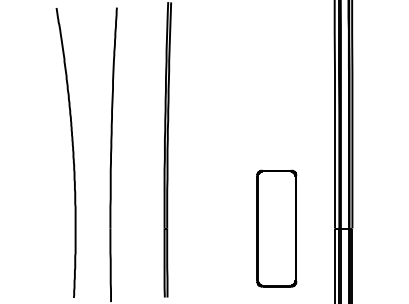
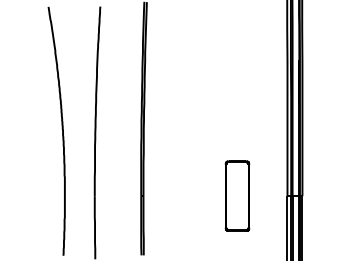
part: (276, 227) -> (237, 195), size x0.7

